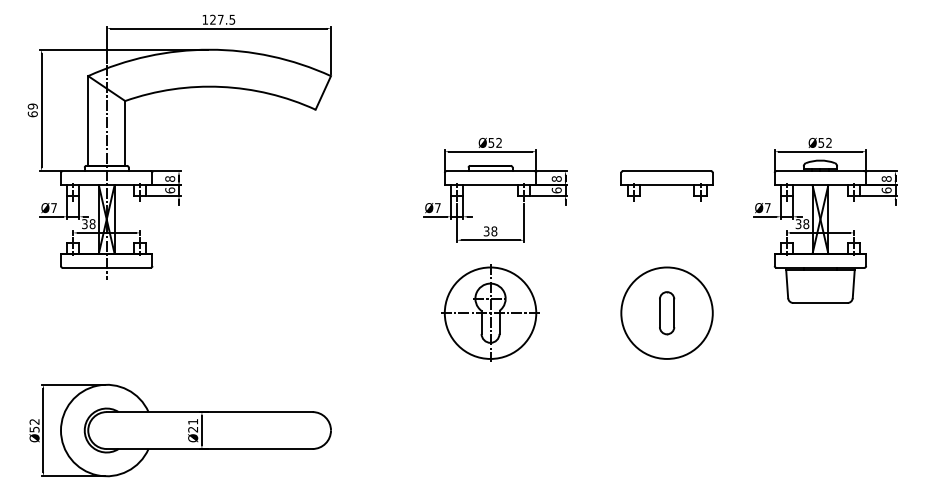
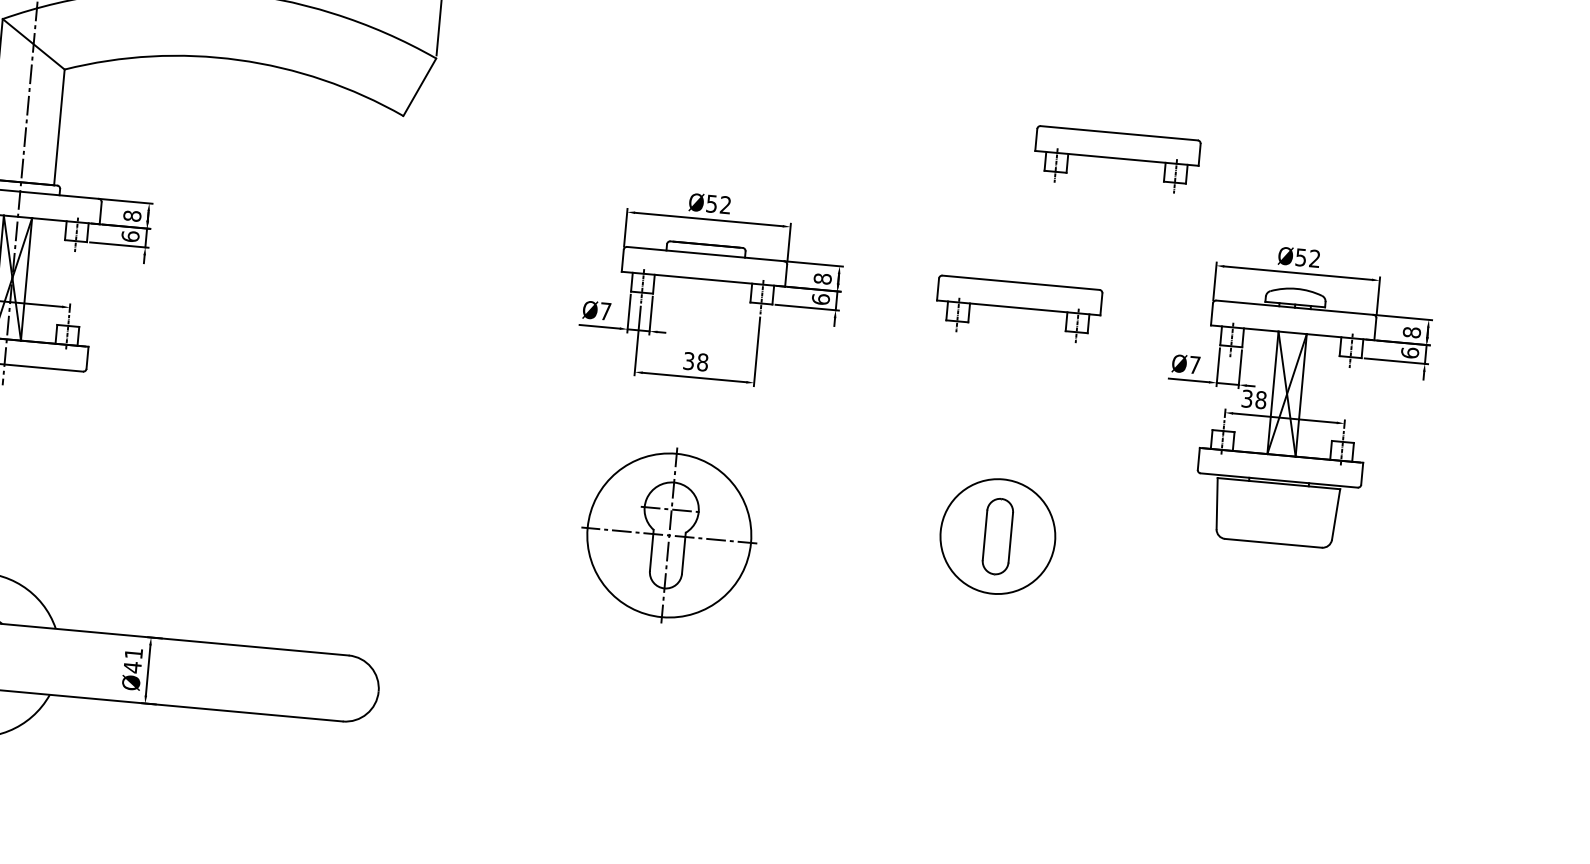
part: (713, 97) -> (1115, 158), added
part: (490, 312) -> (669, 534), moved
circle: (666, 312) -> (997, 535), size x0.7
text: (192, 429) -> (131, 667), Ø21 -> Ø41

